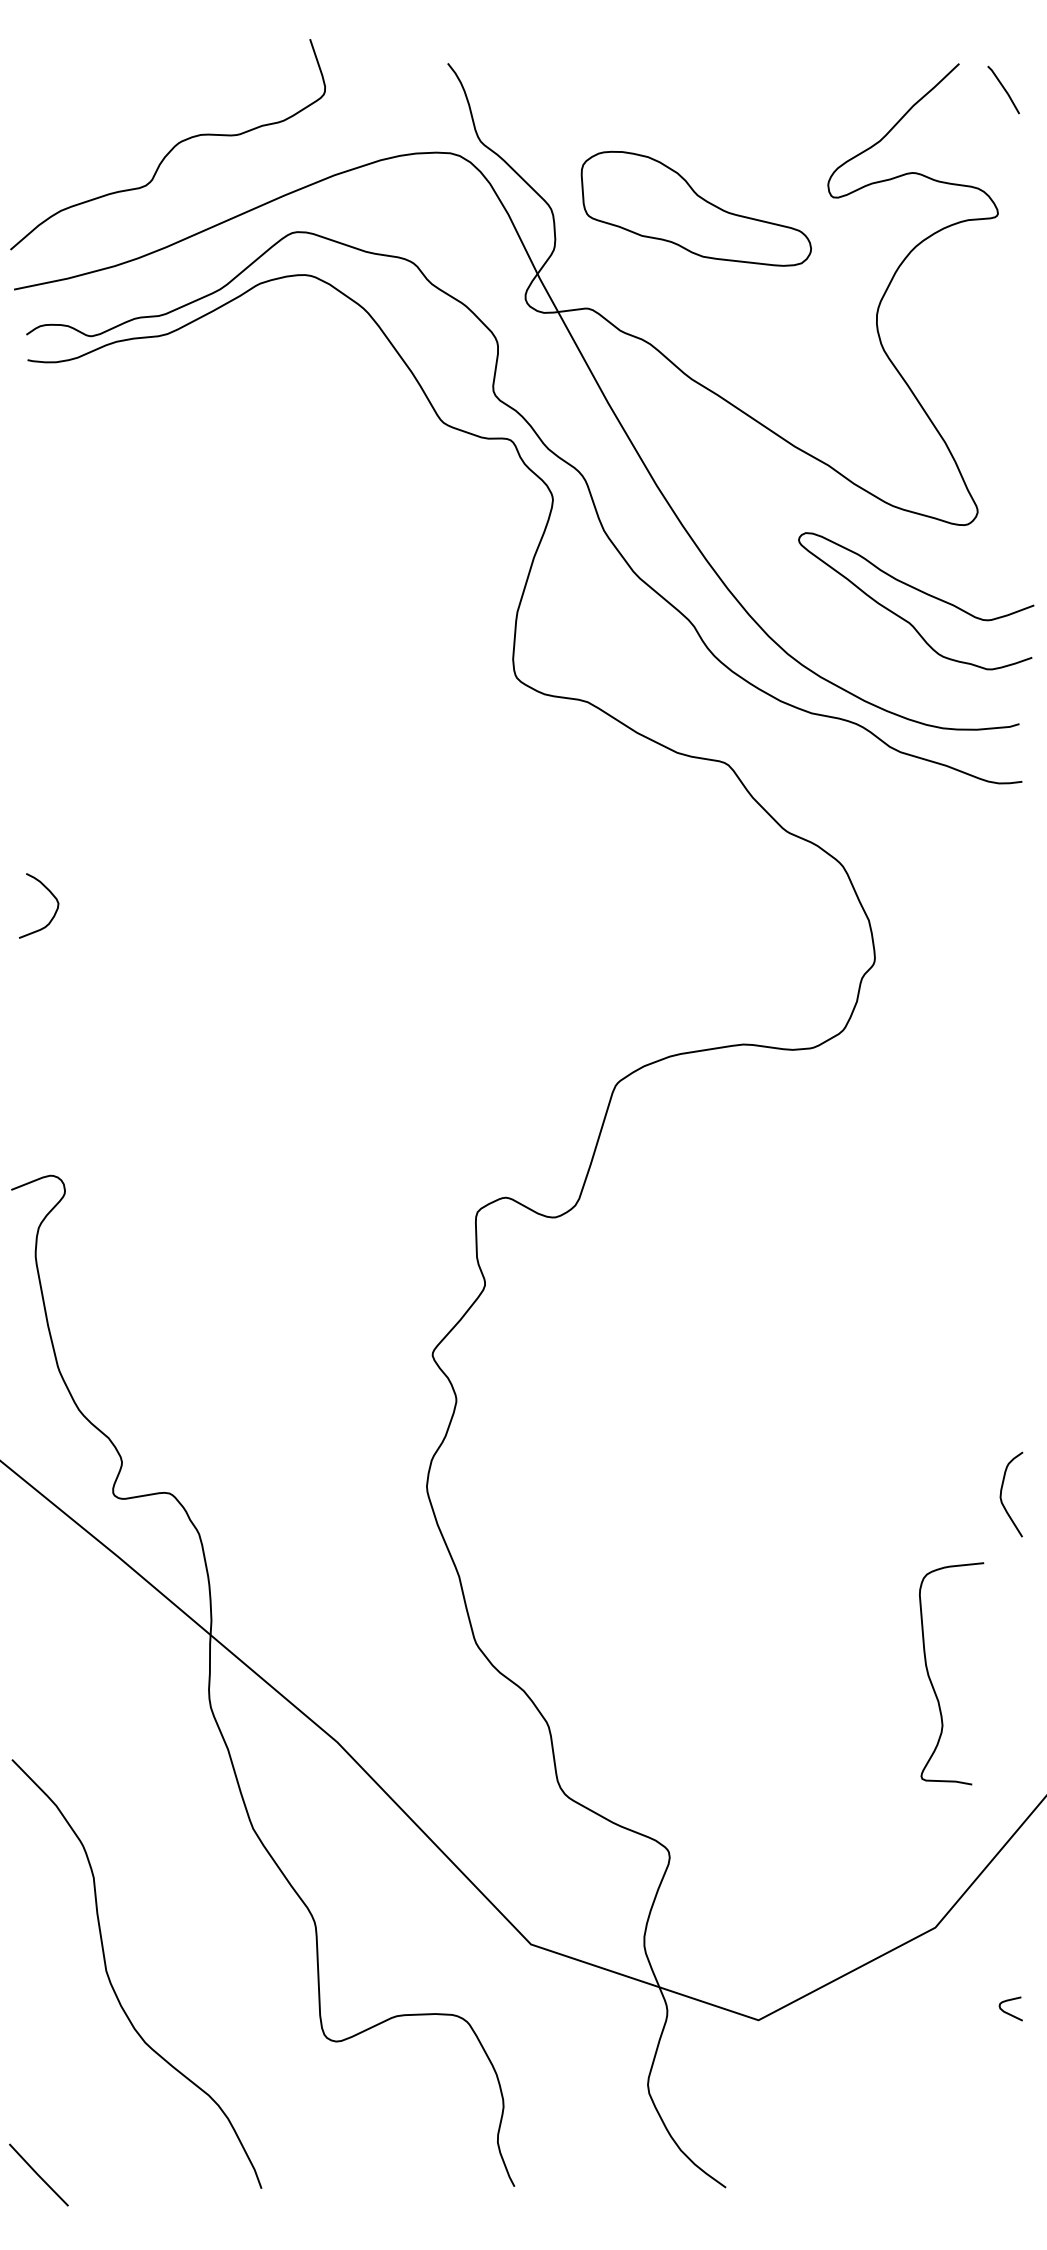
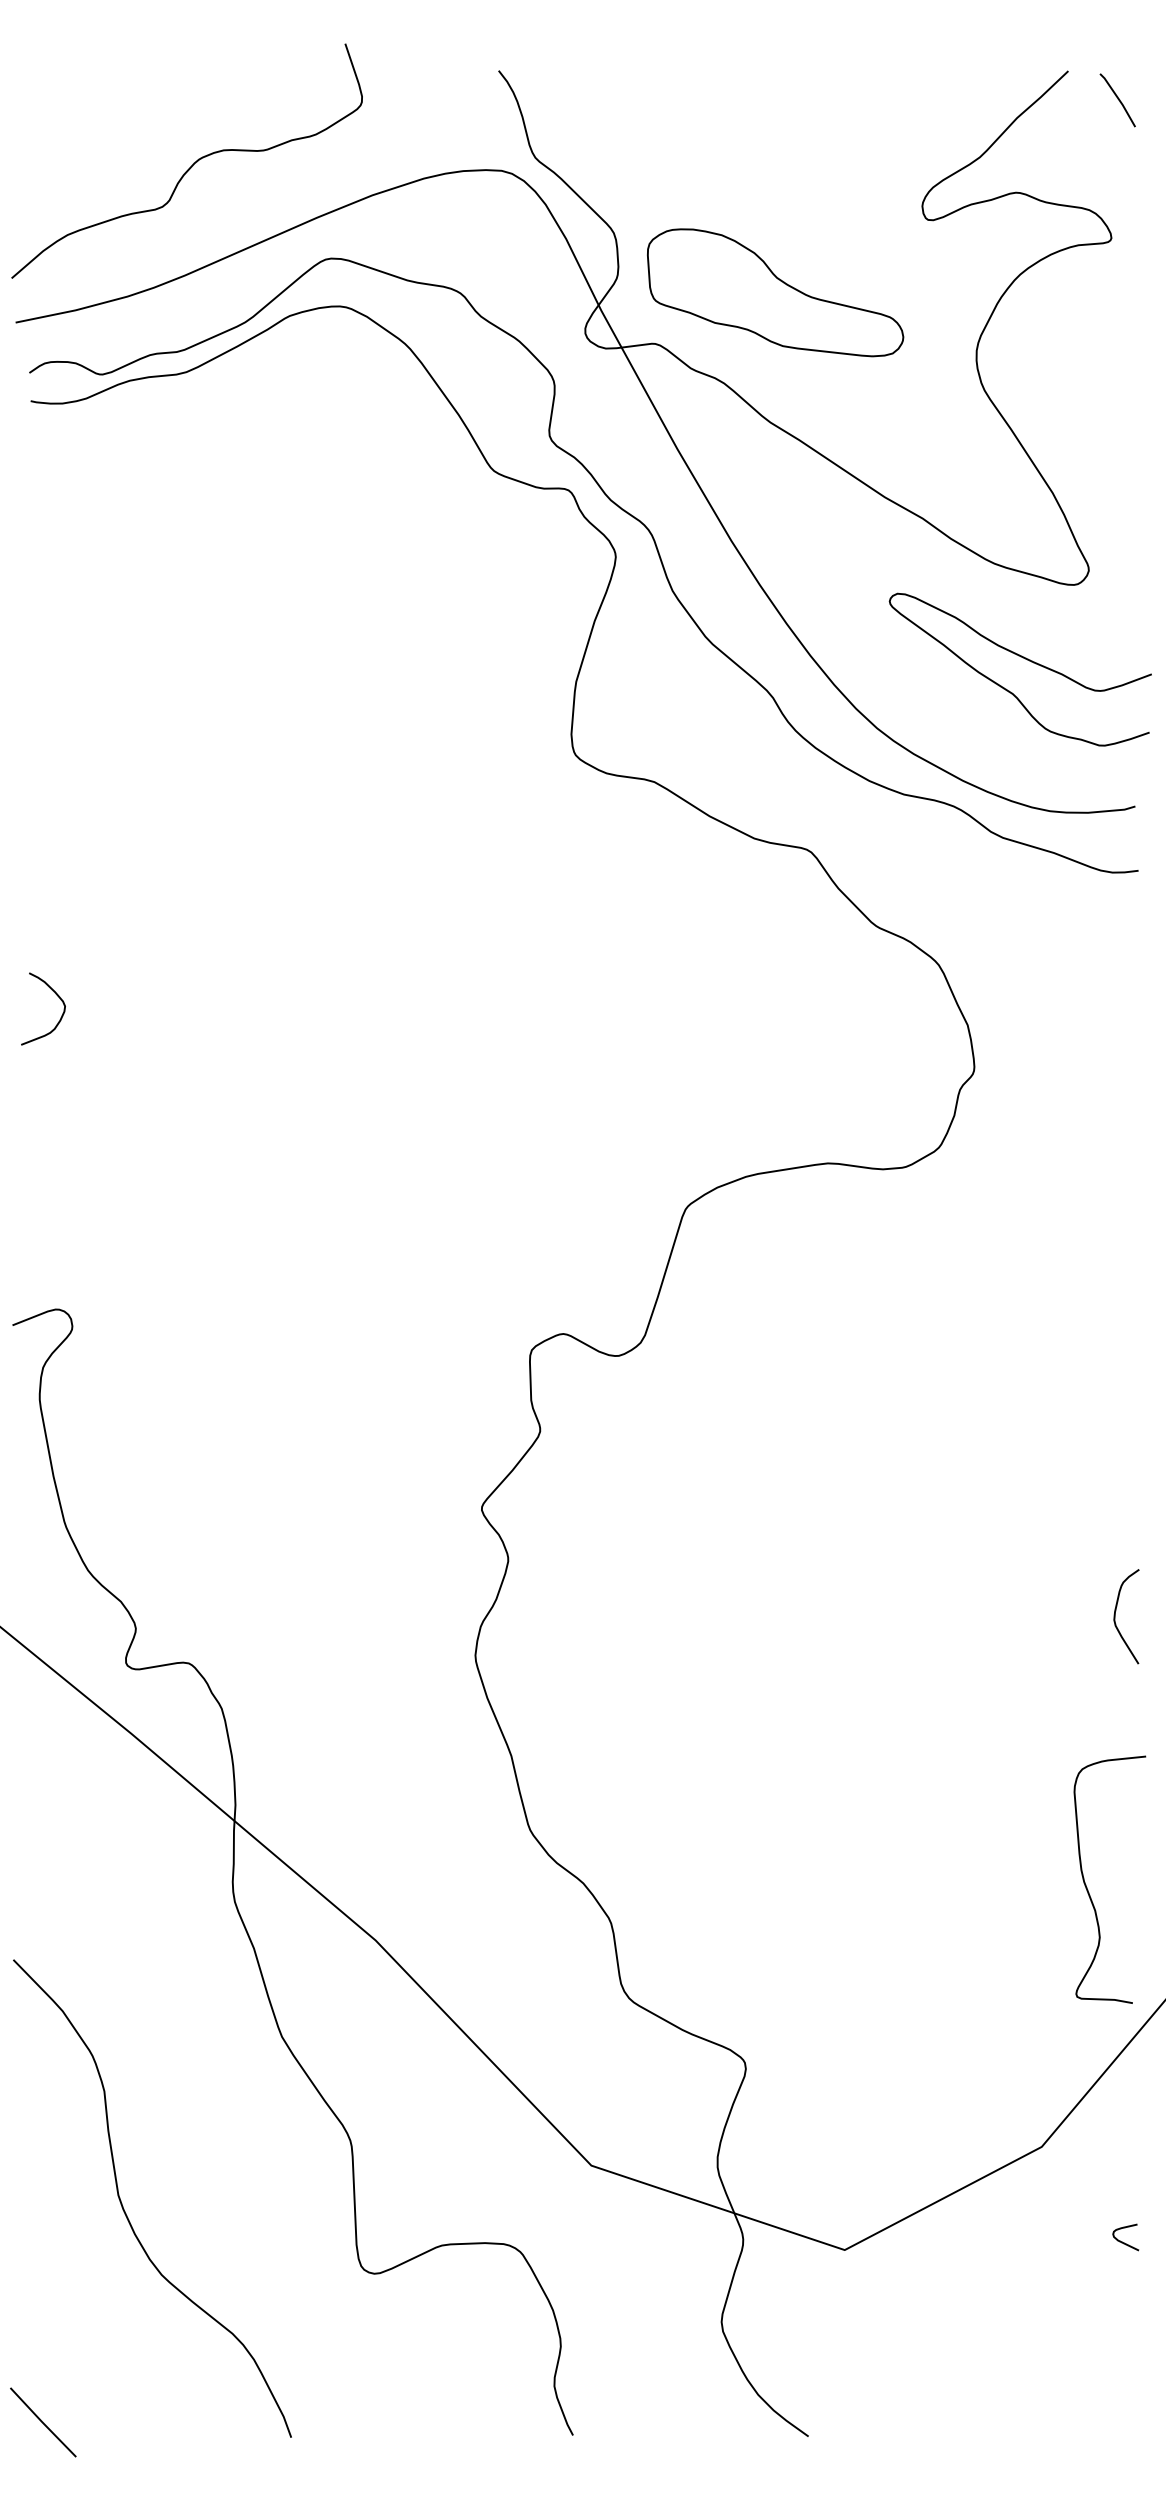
part: (695, 208) -> (774, 292), moved
curve: (1002, 1490) -> (1116, 1612), moved
curve: (932, 1682) -> (1088, 1889), moved

